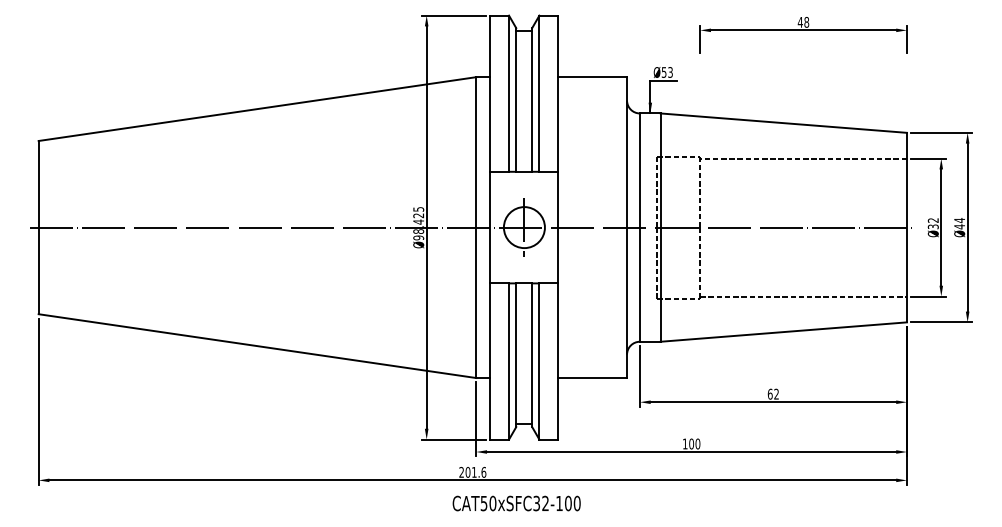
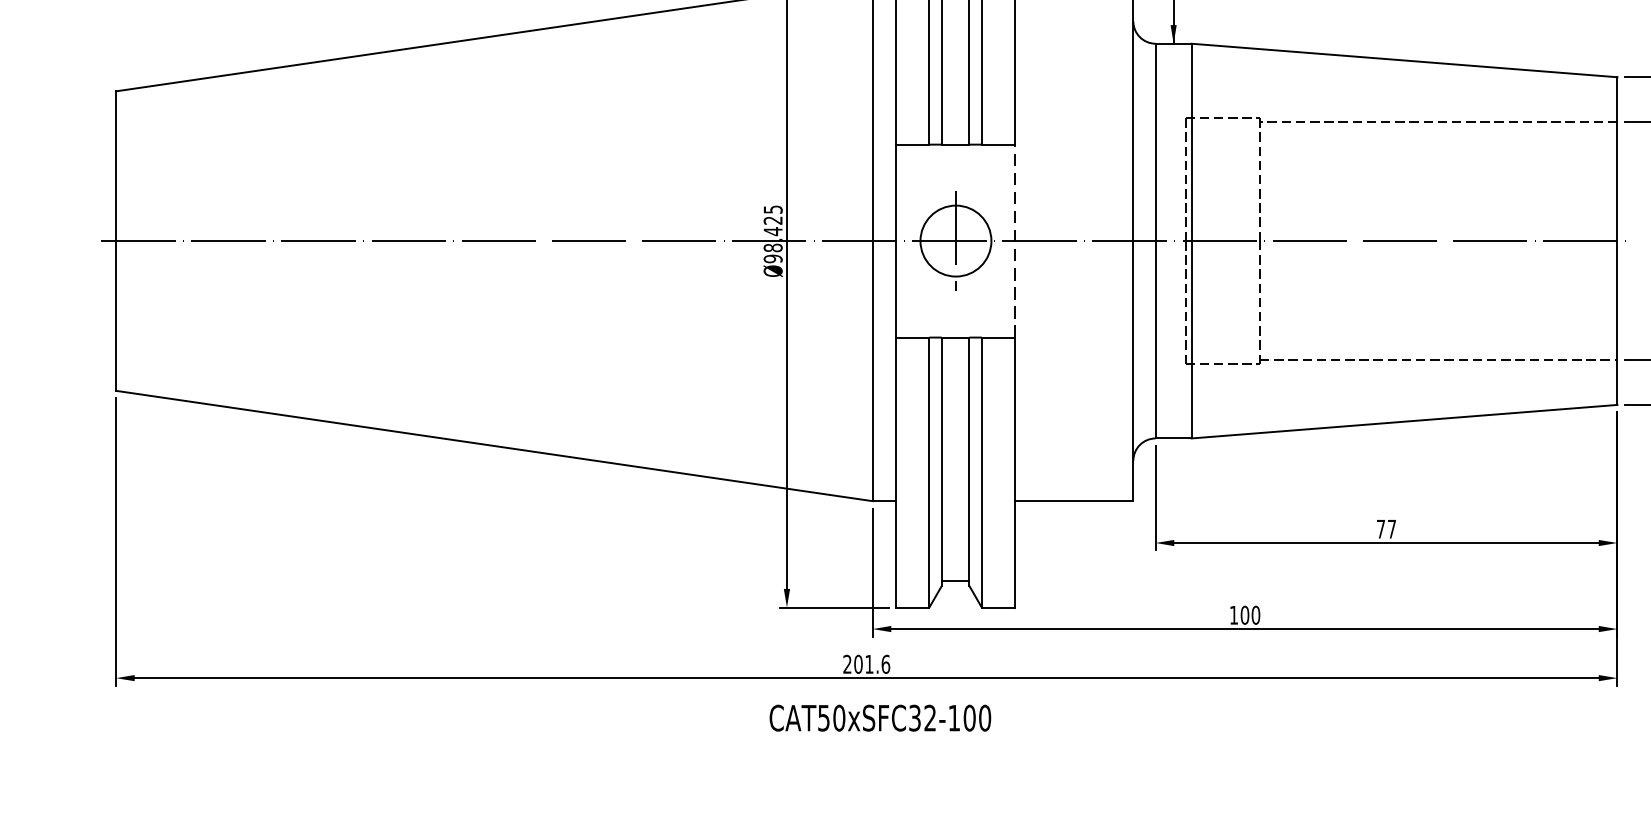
line: (558, 227) -> (1014, 240), solid -> dashed
text: (772, 393) -> (1384, 527), 62 -> 77
text: (516, 503) -> (879, 718), moved

